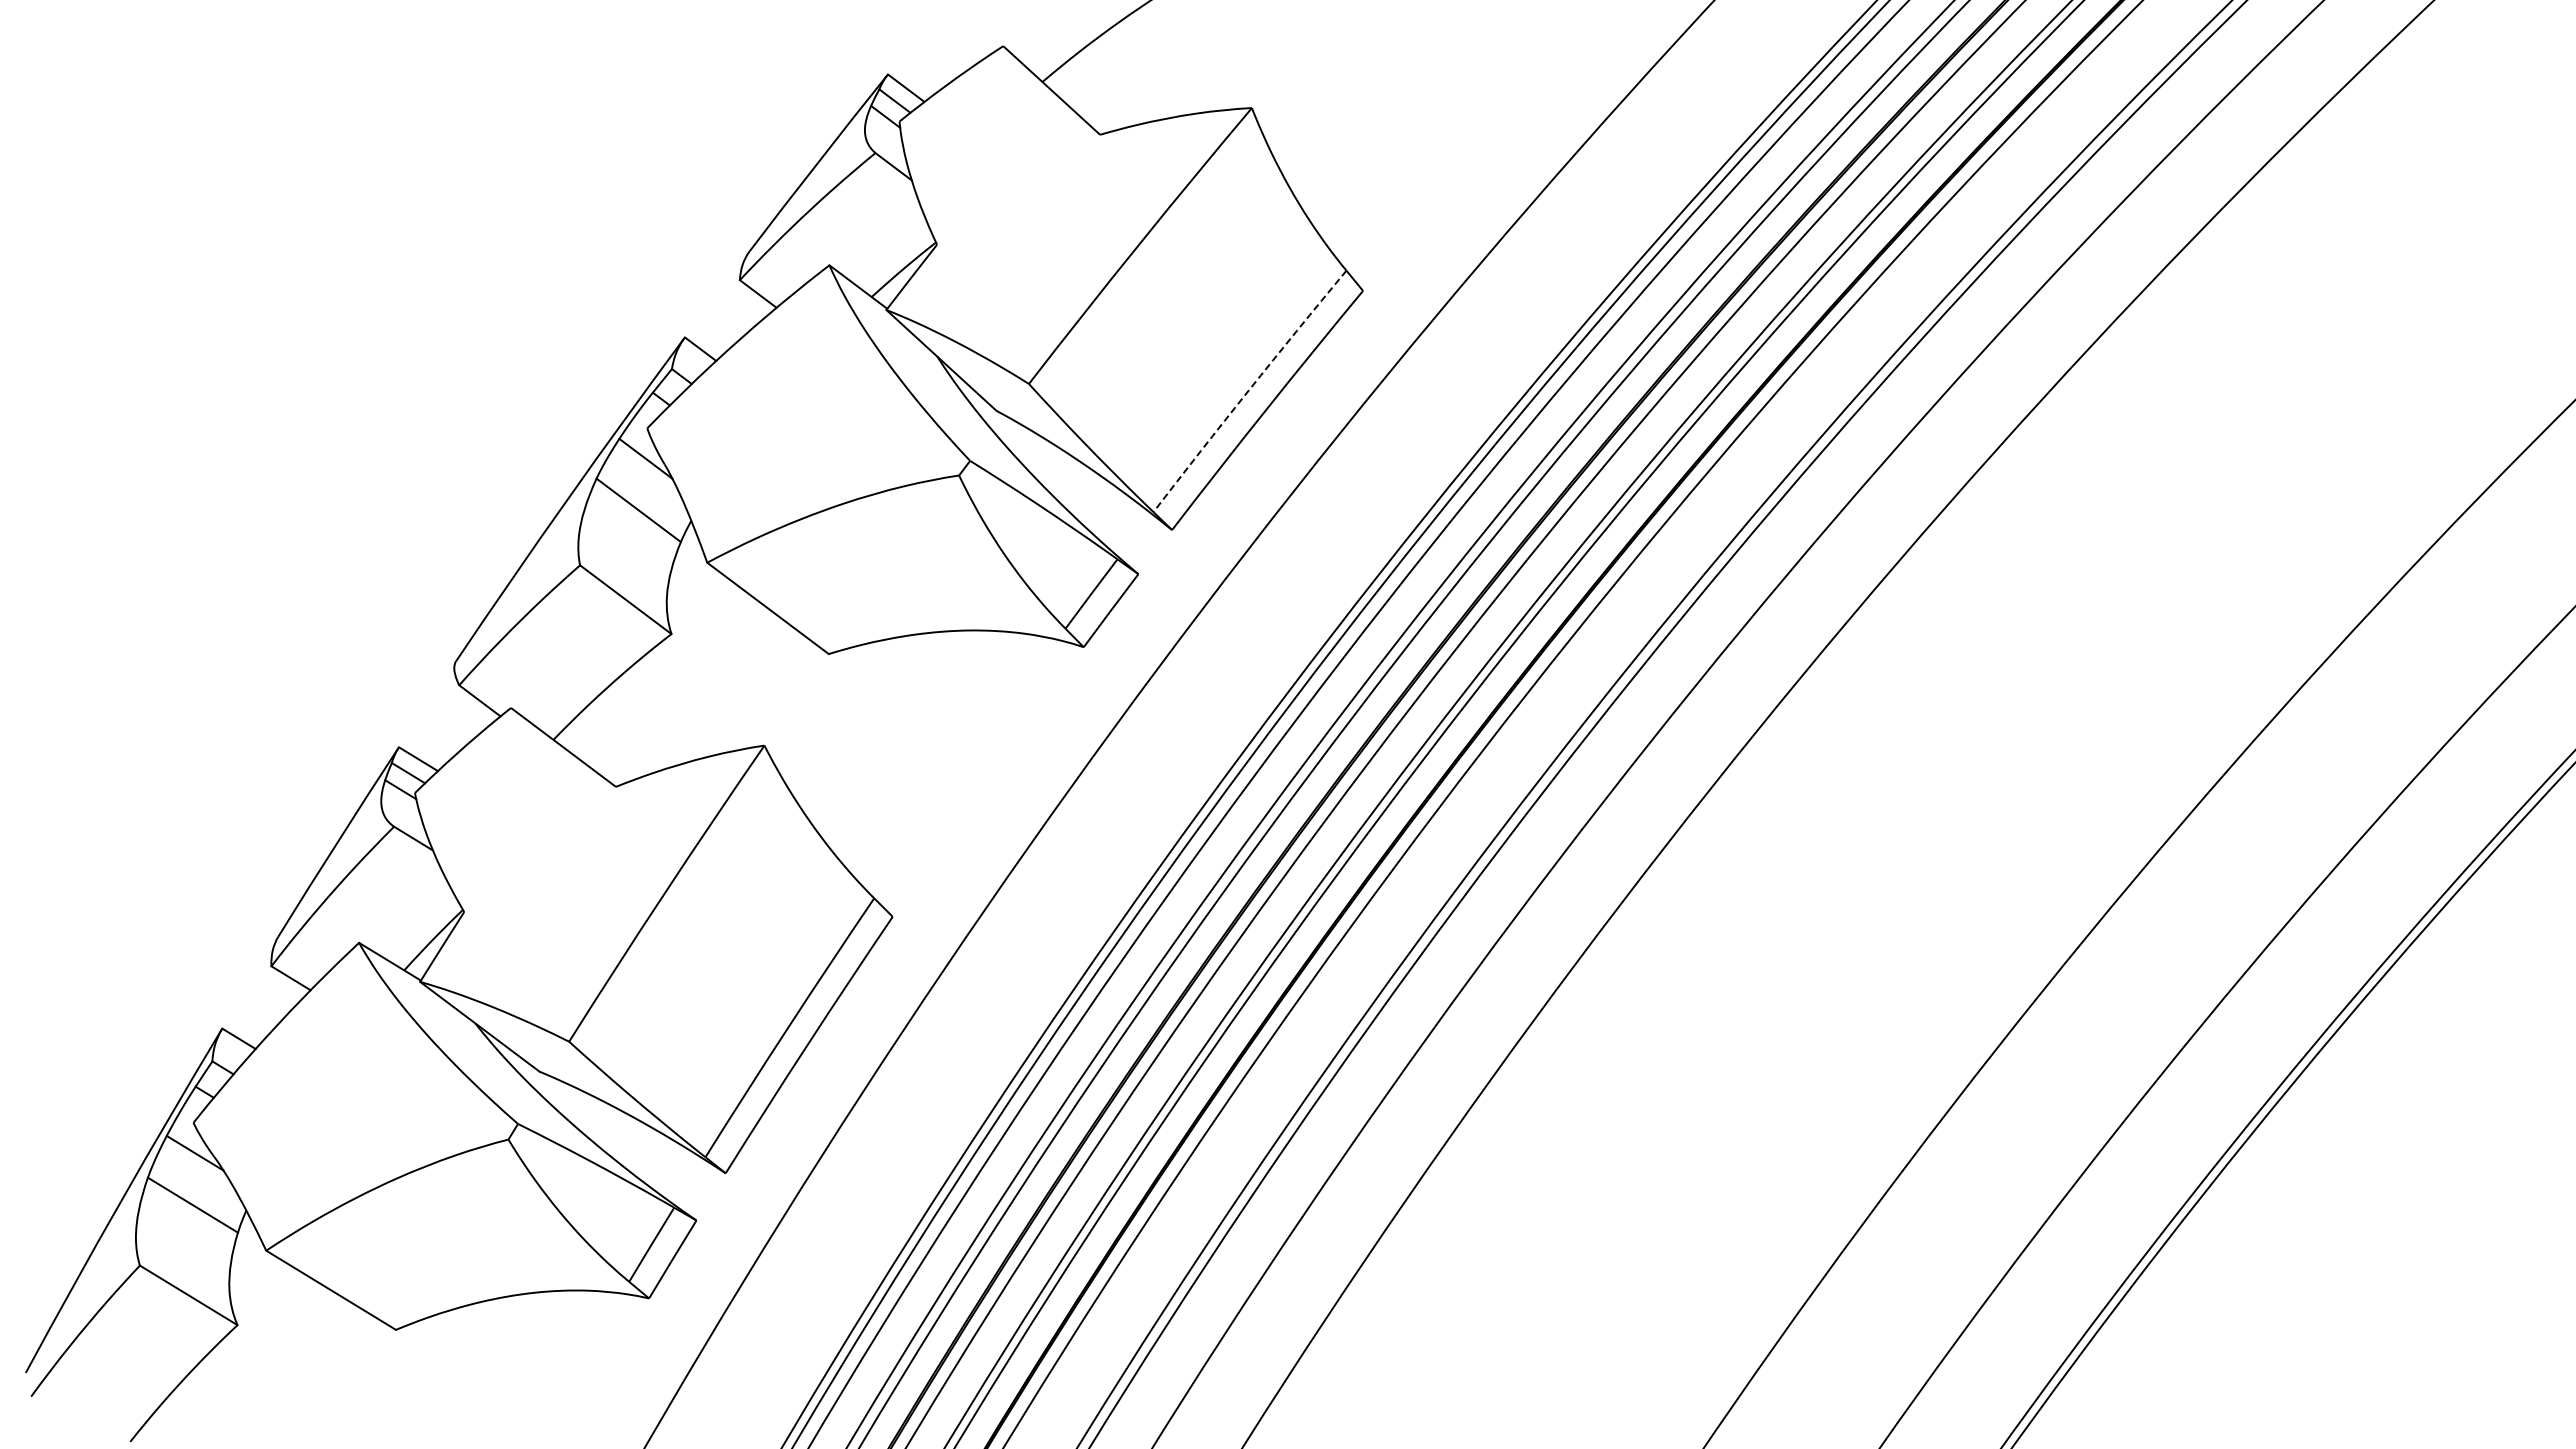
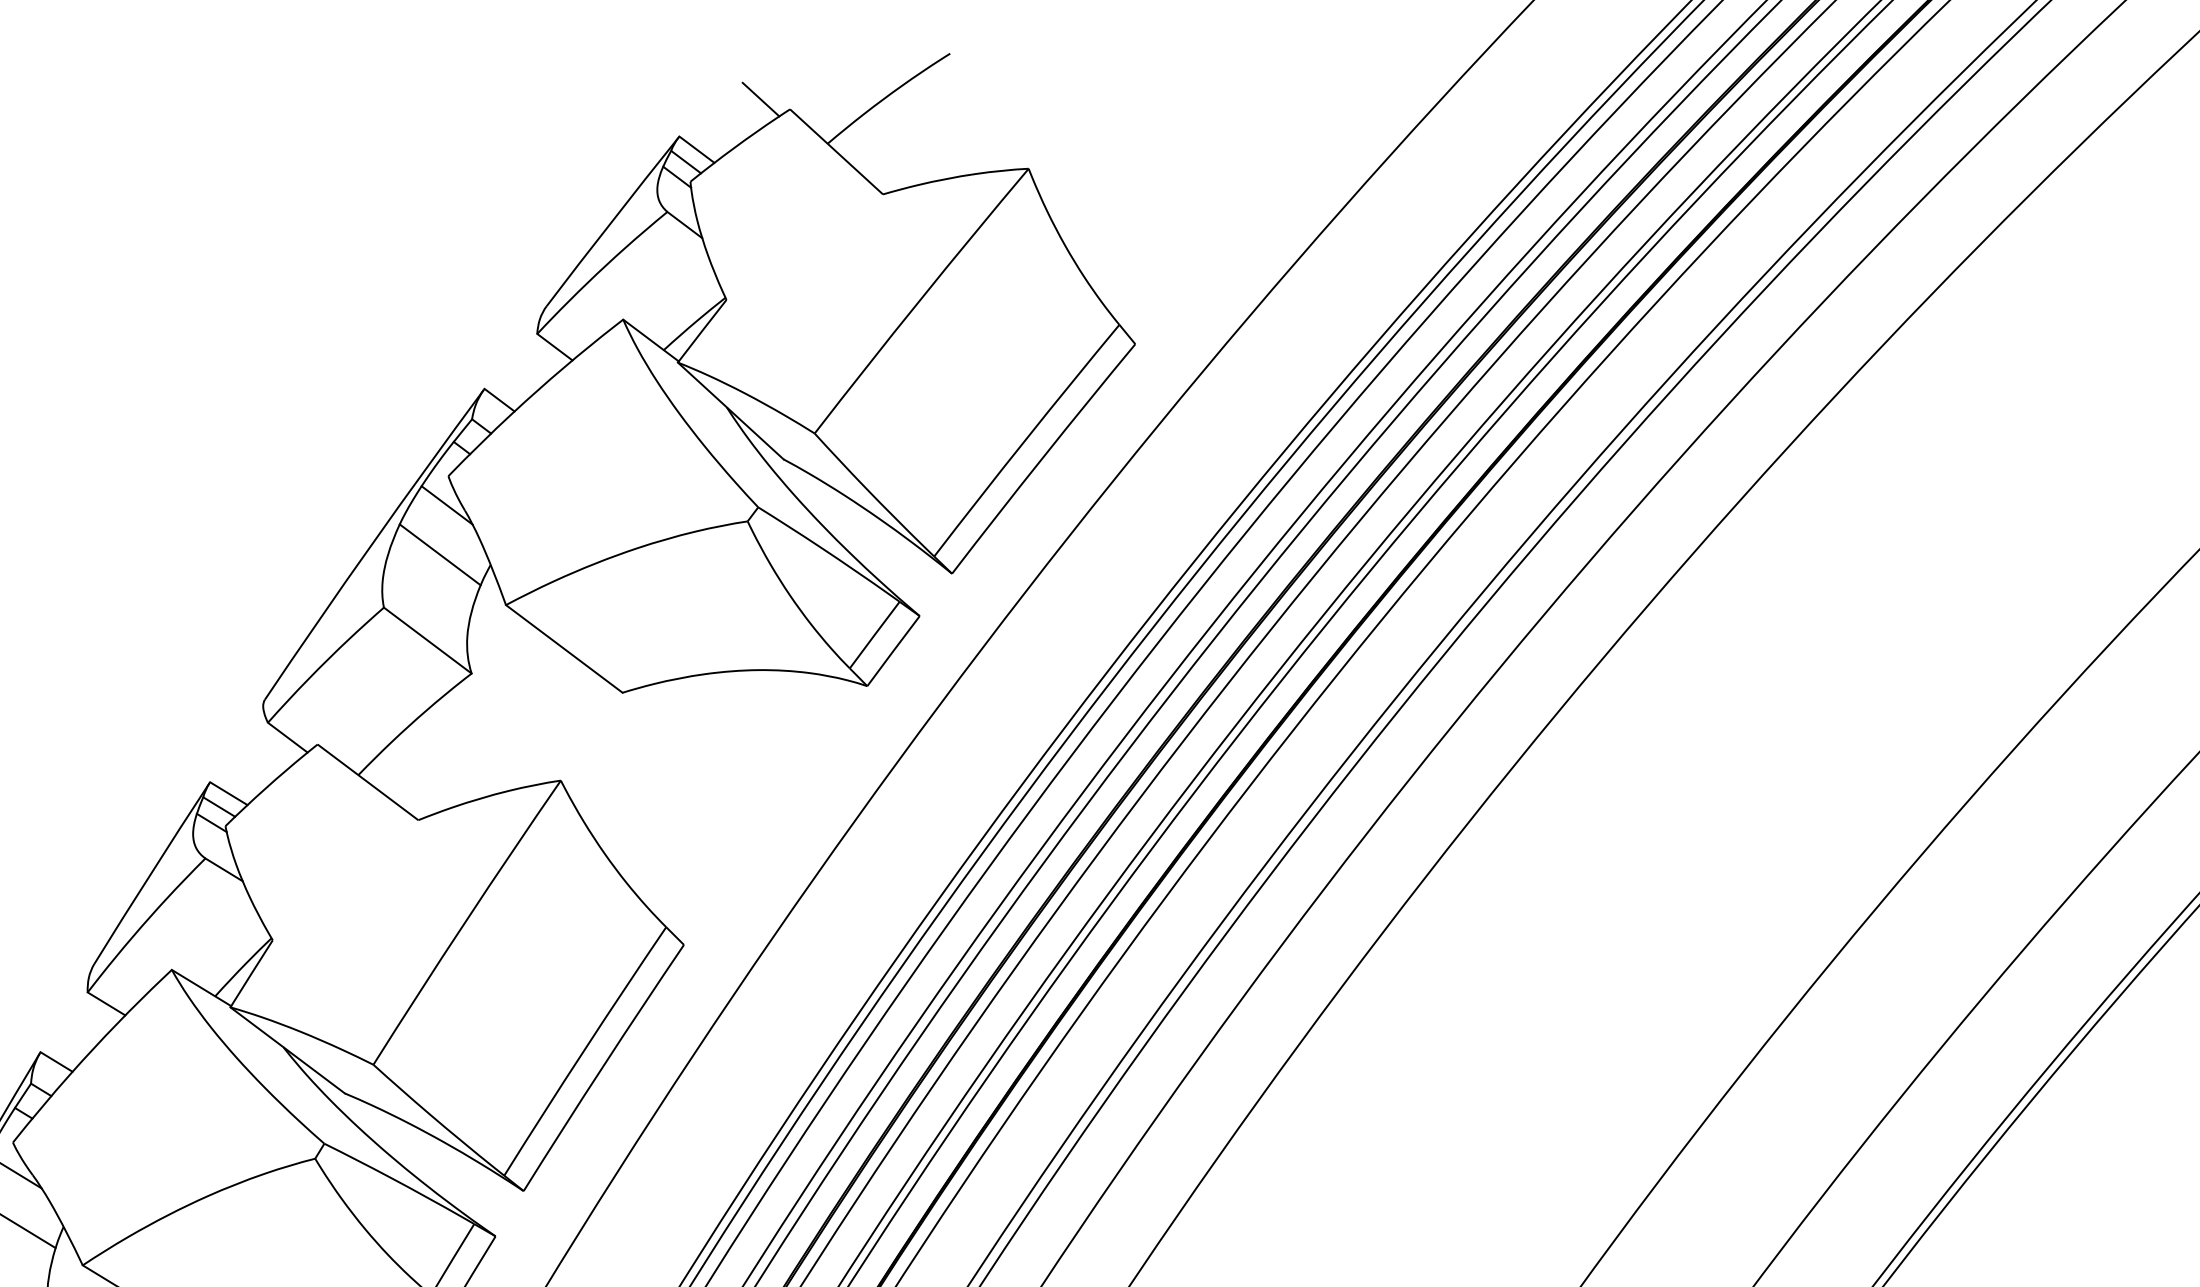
line: (972, 35) -> (760, 99), added
arc: (1248, 390) -> (1025, 439), dashed -> solid

